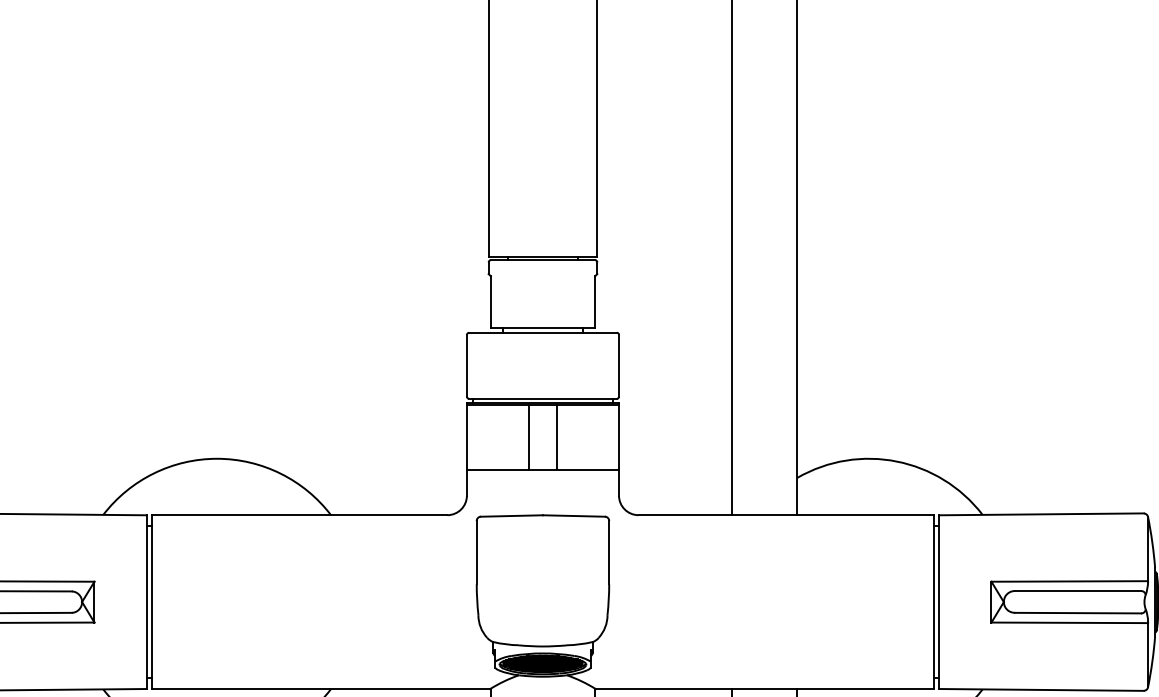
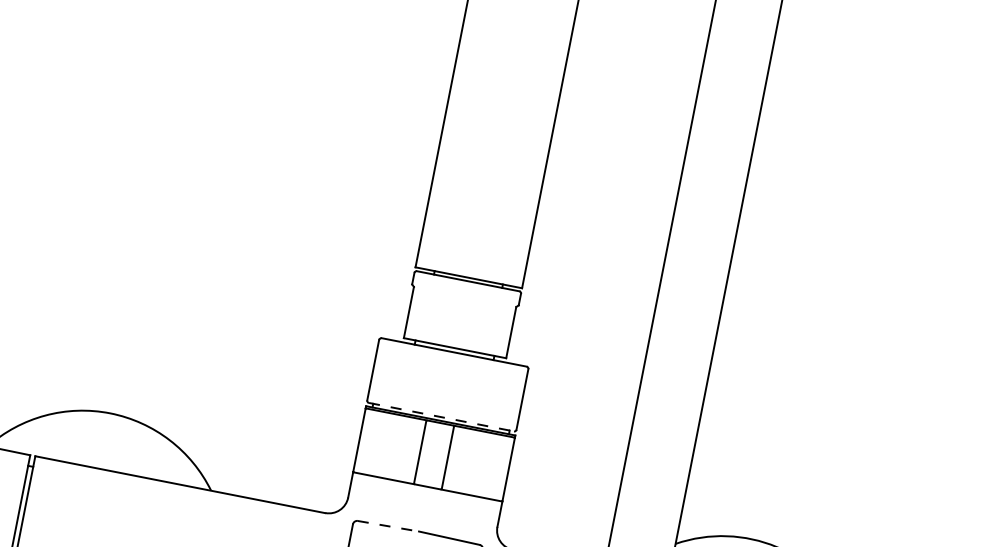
line: (543, 398) -> (442, 417), solid -> dashed
line: (512, 516) -> (388, 526), solid -> dashed

